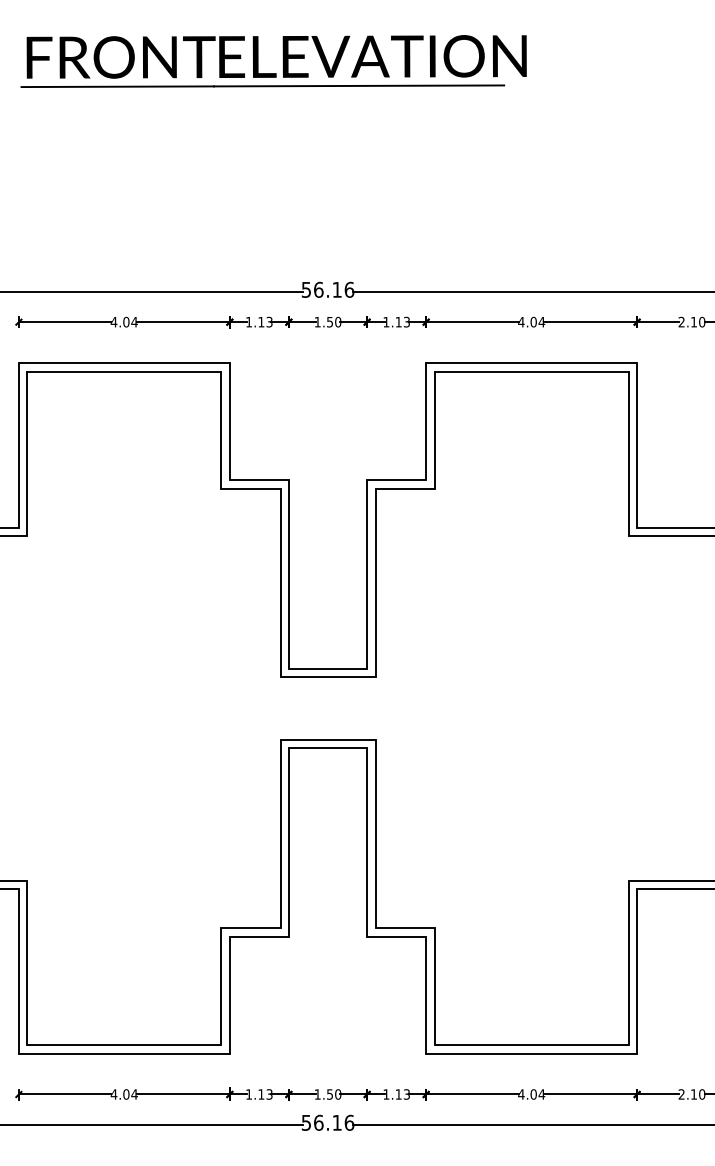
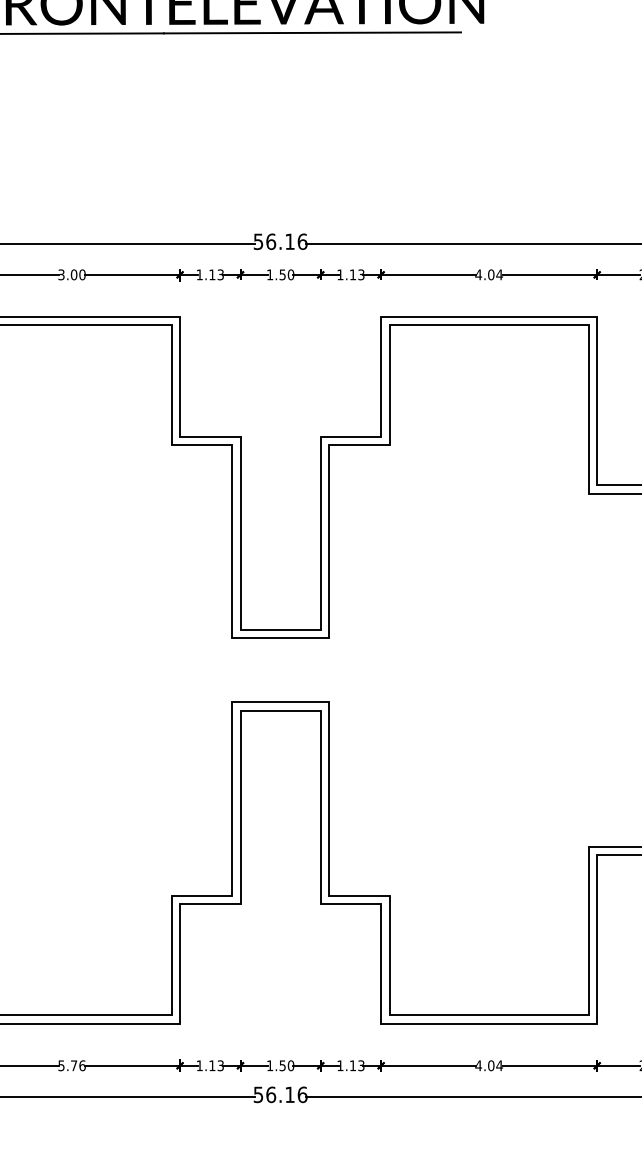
text: (123, 321) -> (71, 274), 4.04 -> 3.00
text: (123, 1094) -> (71, 1065), 4.04 -> 5.76

